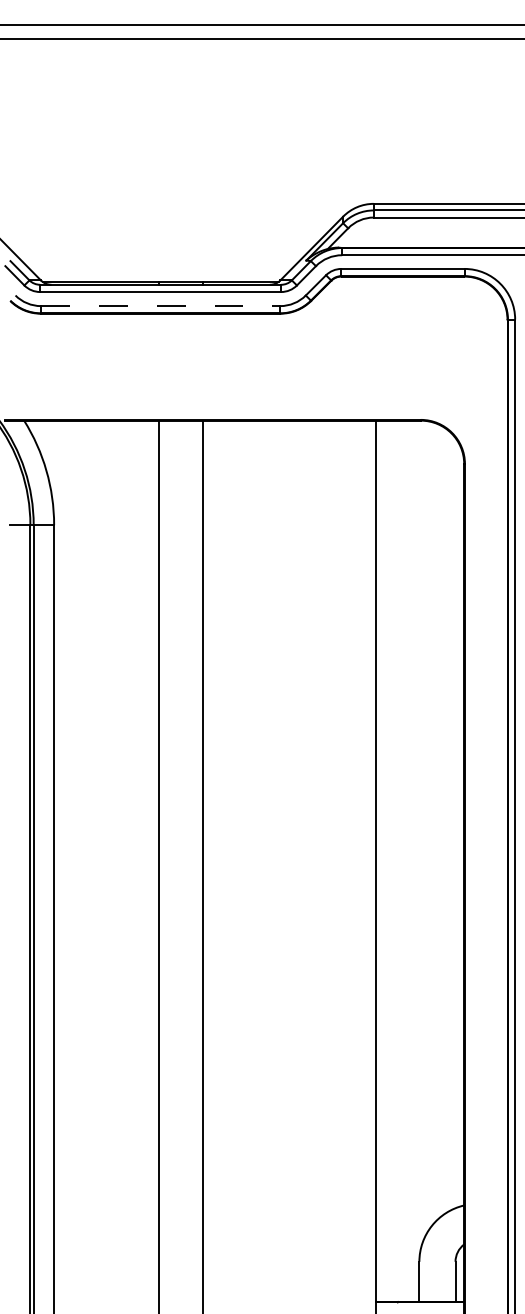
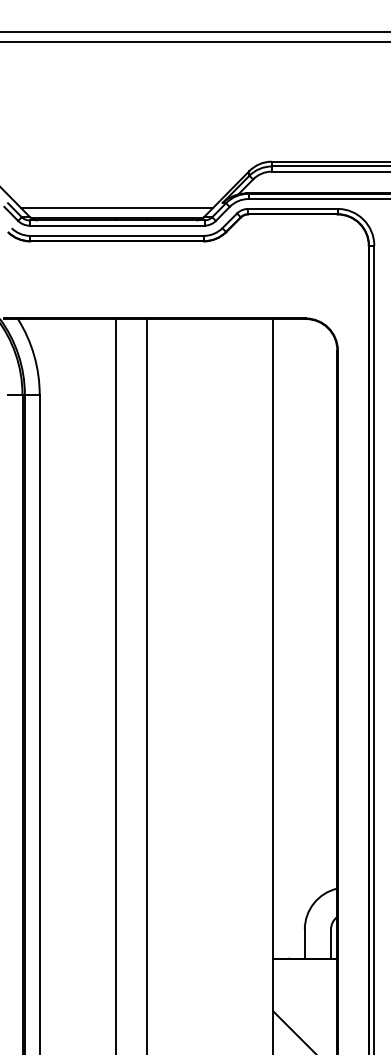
line: (159, 266) -> (116, 207), added
line: (161, 305) -> (117, 235), dashed -> solid

